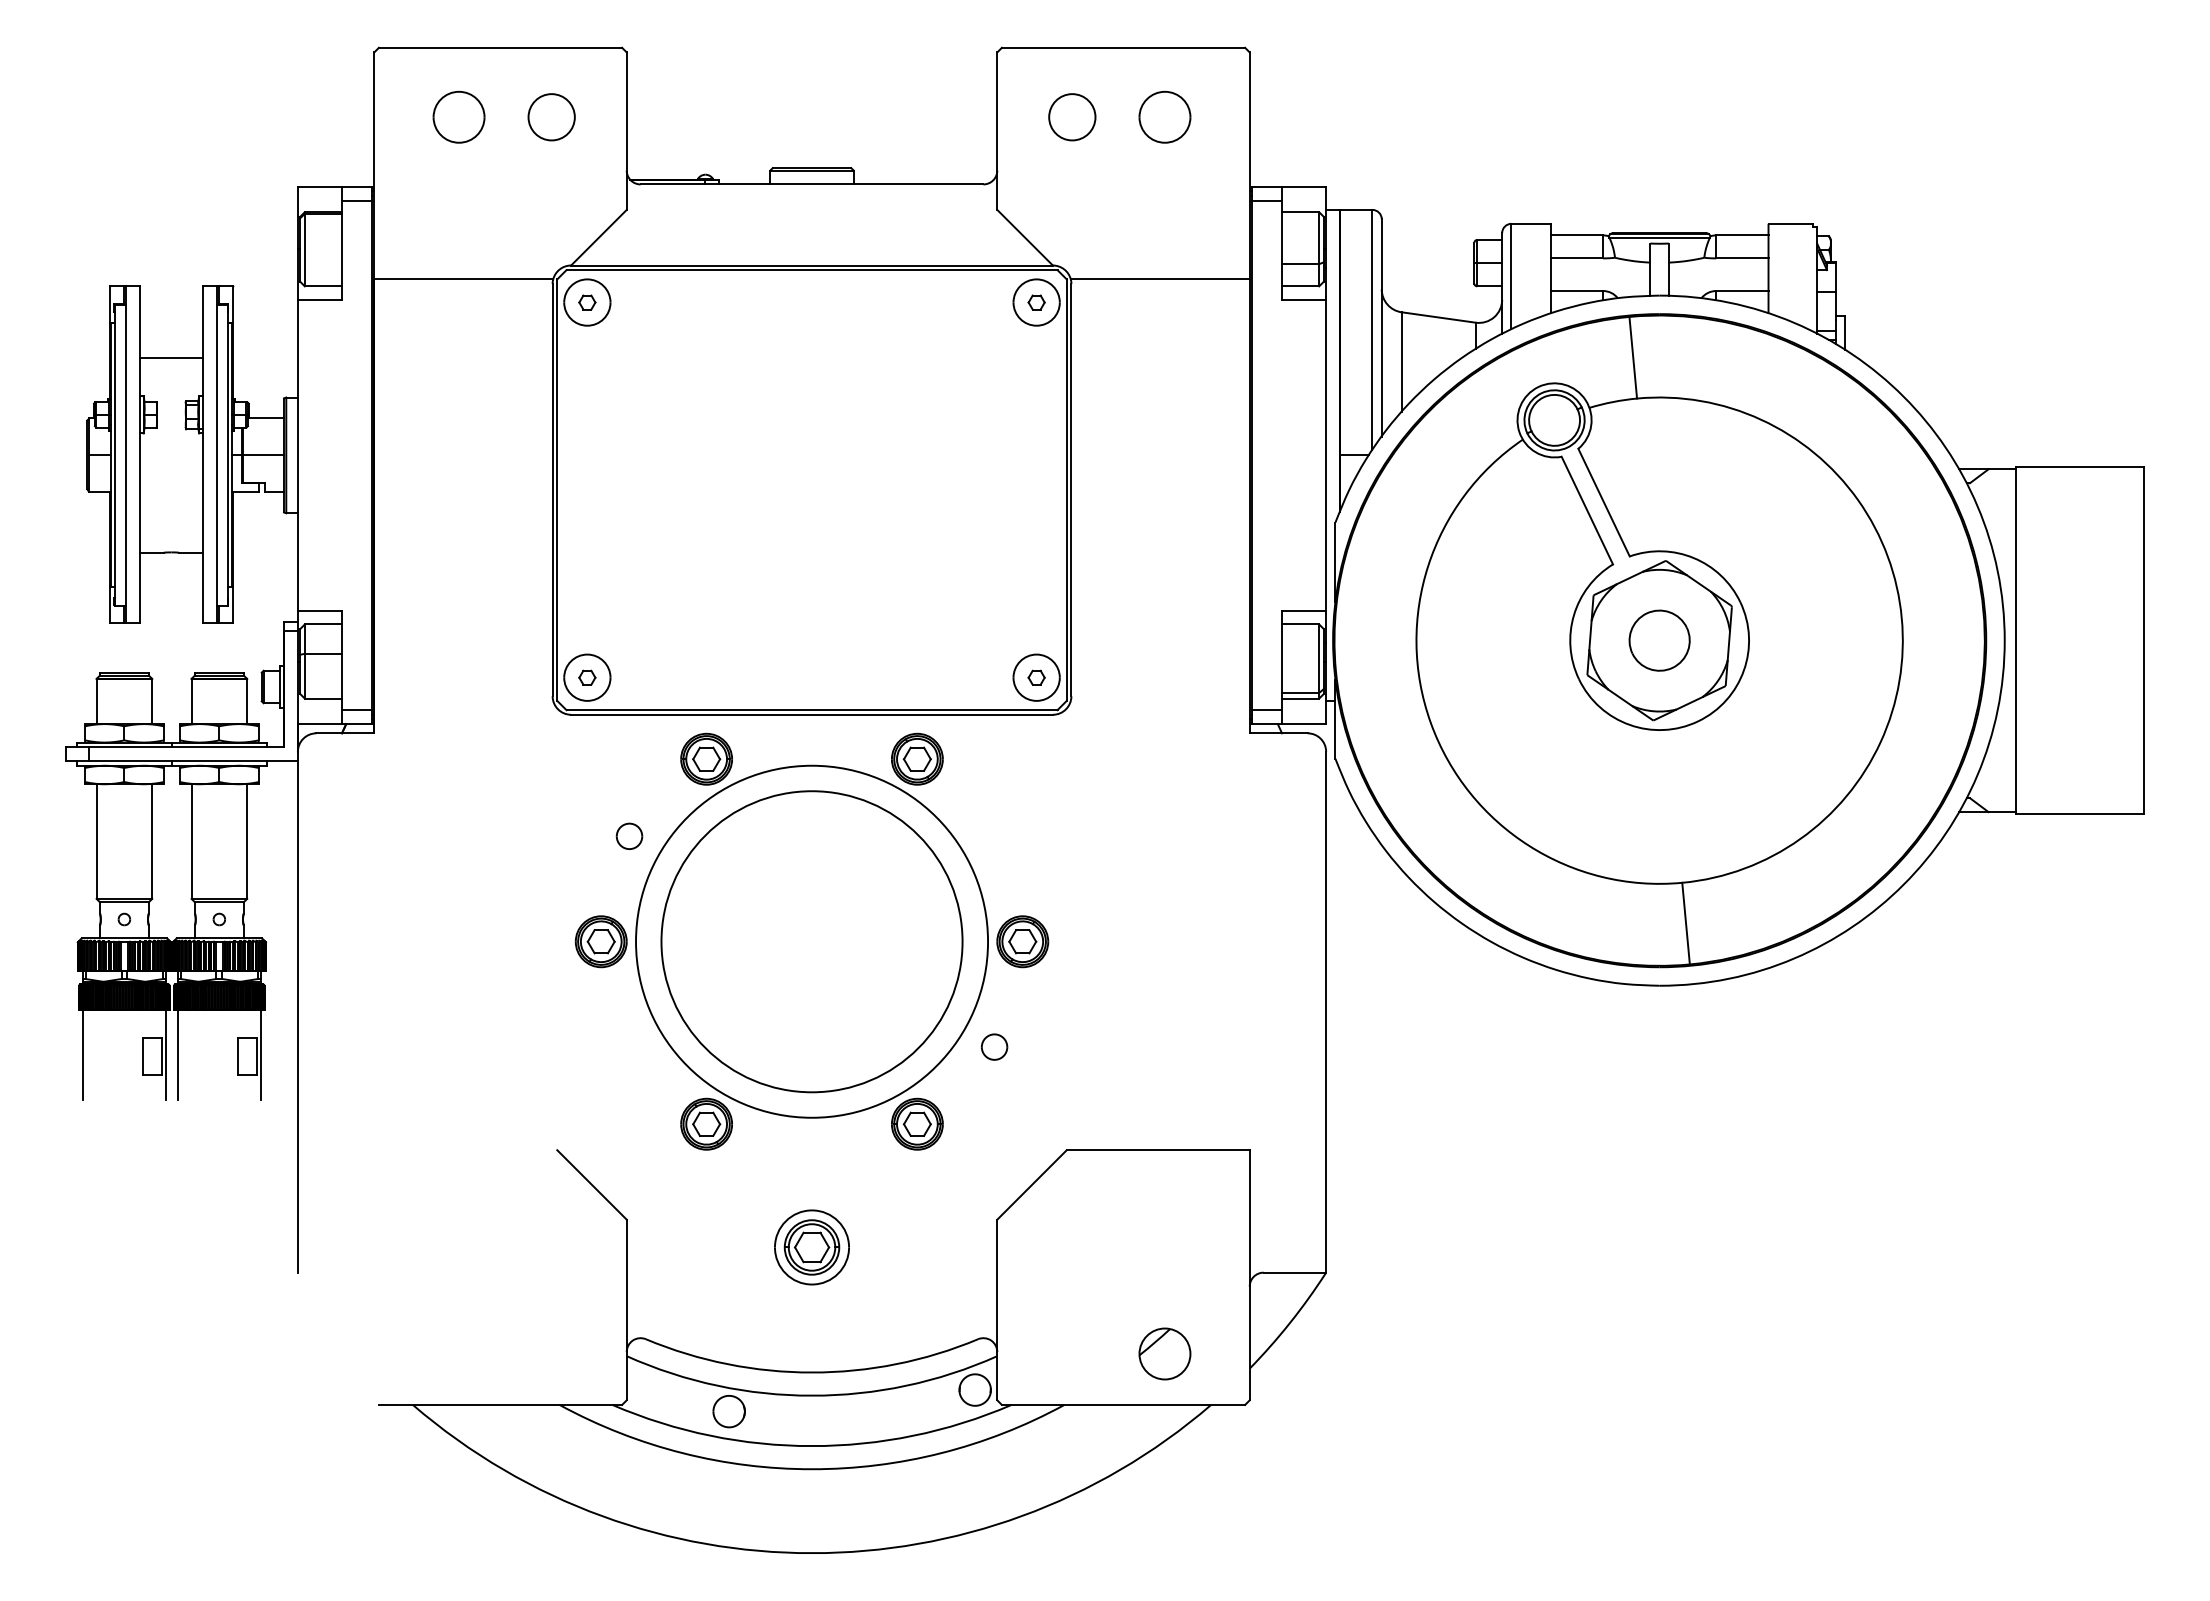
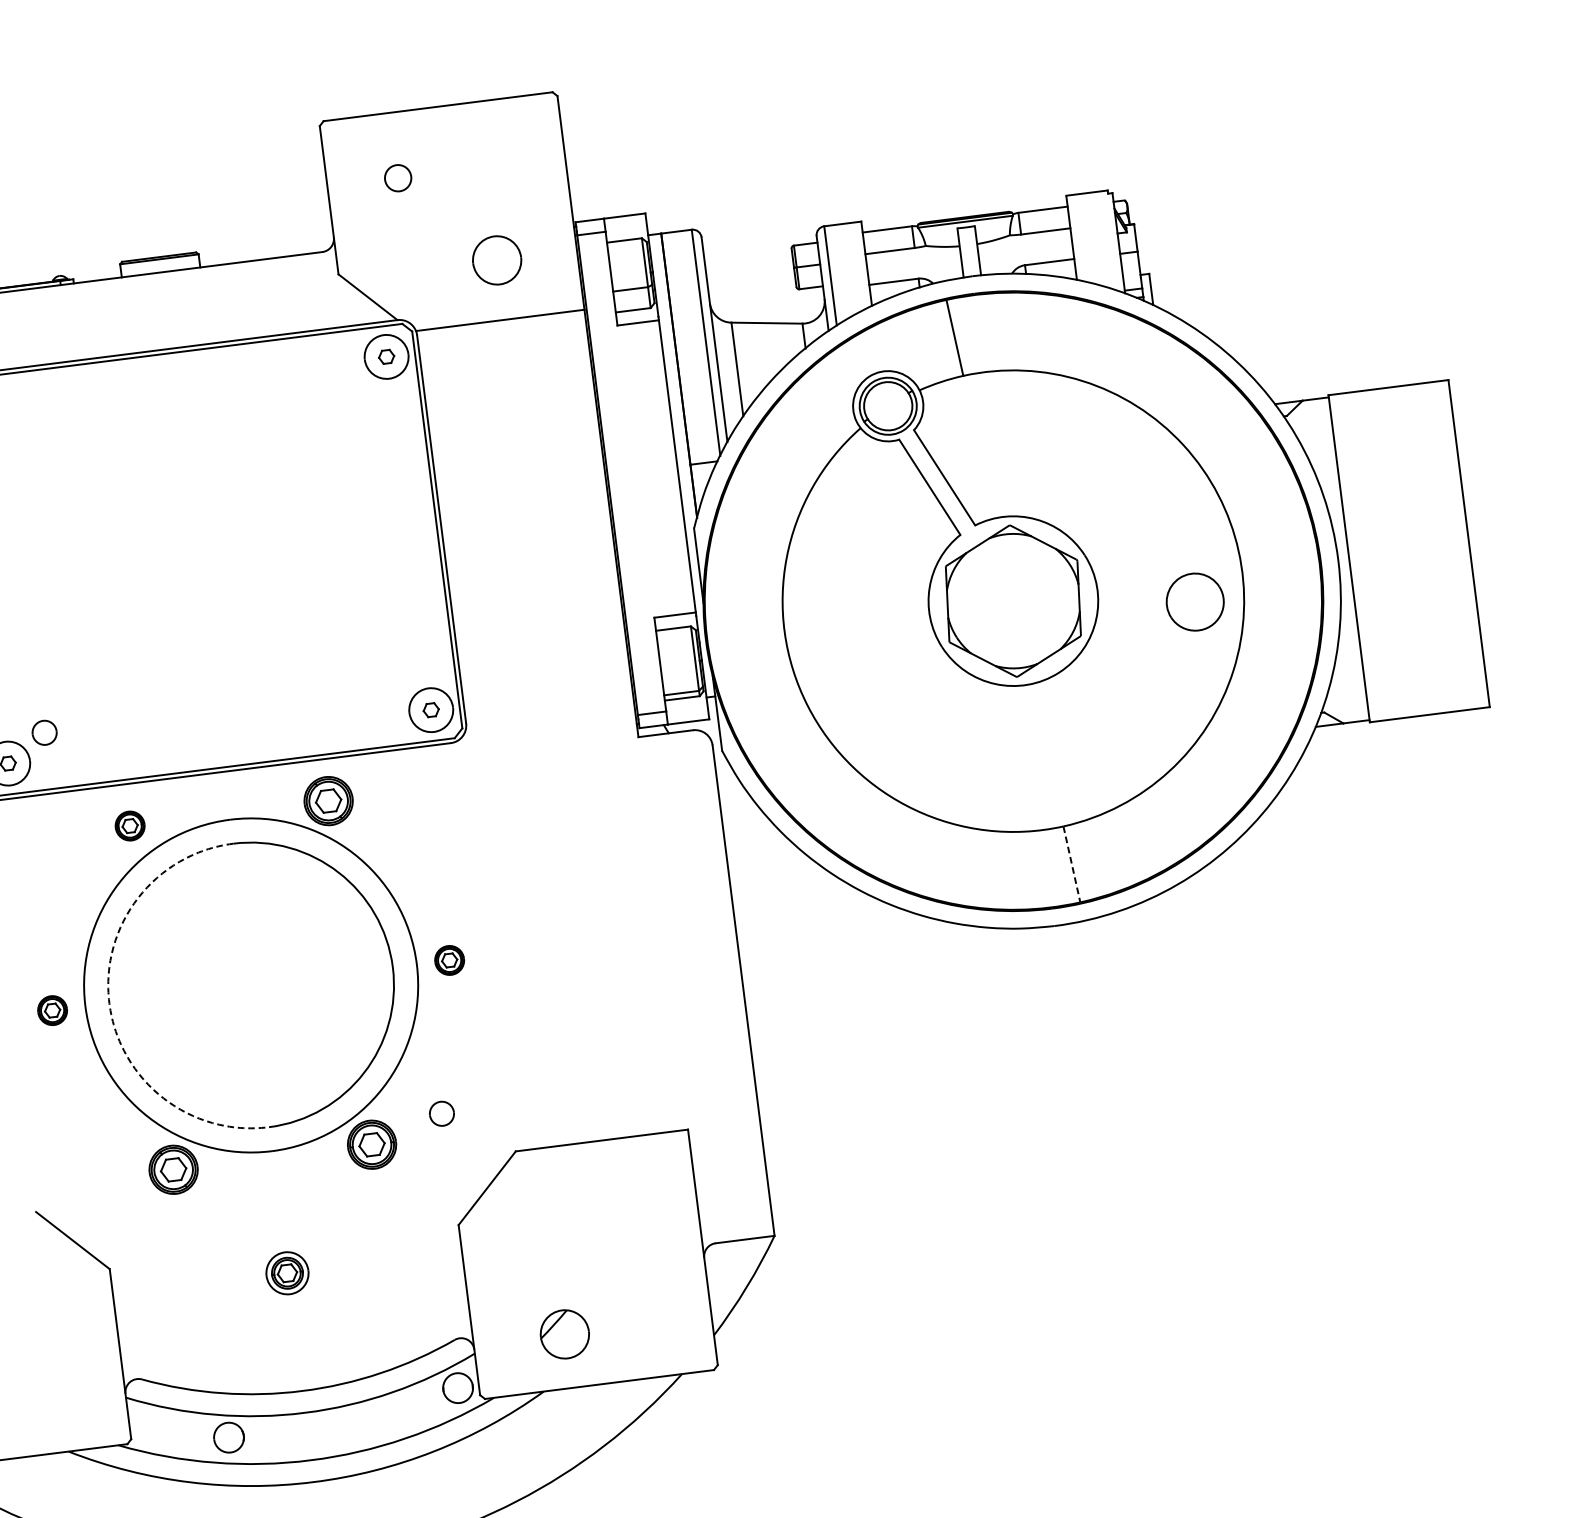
part: (1164, 116) -> (496, 259), moved
circle: (1072, 117) -> (398, 178), size x0.6
part: (1659, 640) -> (1195, 601), moved
part: (706, 758) -> (129, 825), size x0.6
part: (629, 835) -> (44, 731), moved
line: (1686, 924) -> (1072, 865), solid -> dashed
part: (600, 941) -> (51, 1010), size x0.6
arc: (661, 941) -> (109, 1003), solid -> dashed
part: (1022, 941) -> (449, 960), size x0.6
part: (994, 1046) -> (441, 1113), moved
part: (811, 1247) -> (287, 1273), size x0.6
part: (1164, 1353) -> (564, 1333), moved

